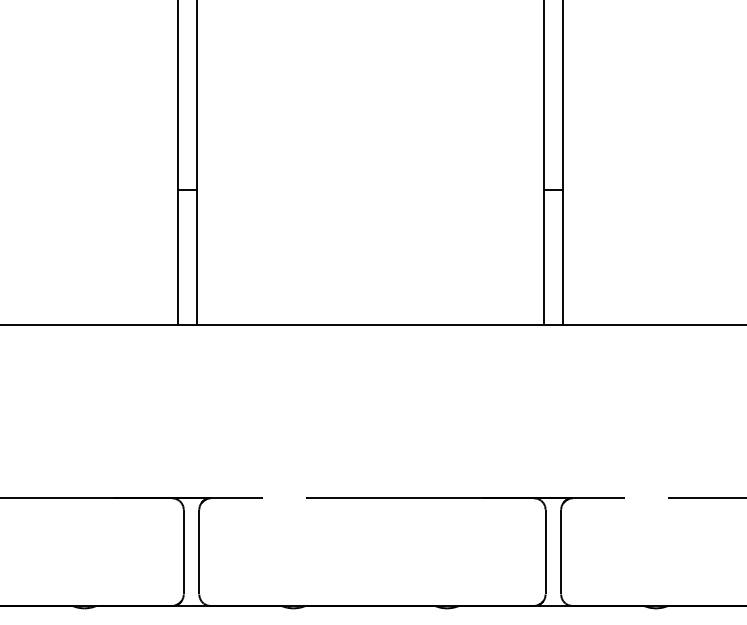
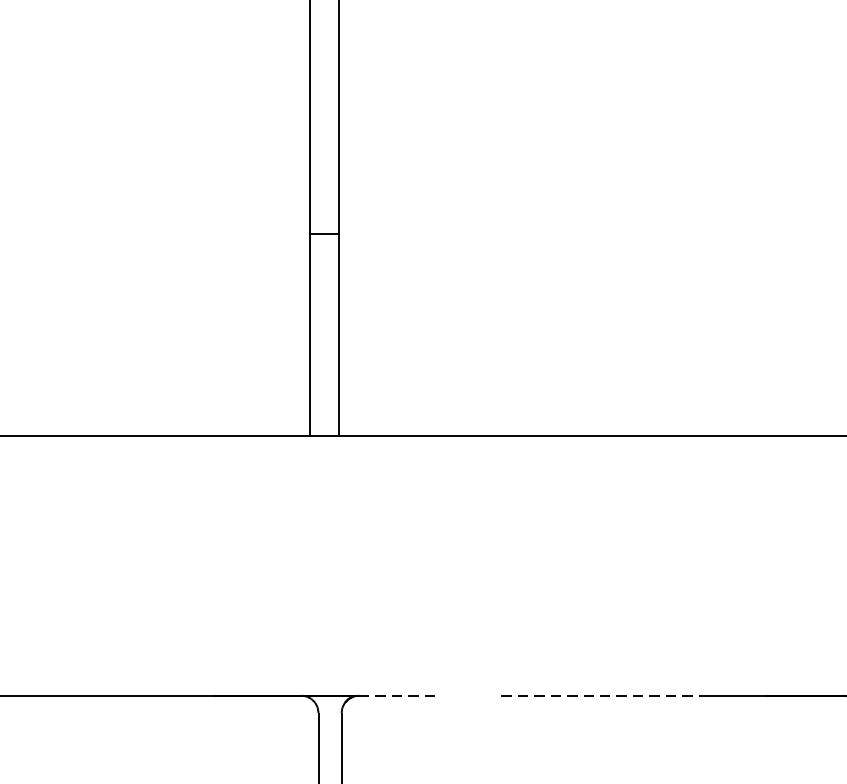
line: (237, 498) -> (398, 696), solid -> dashed
line: (373, 498) -> (602, 696), solid -> dashed

